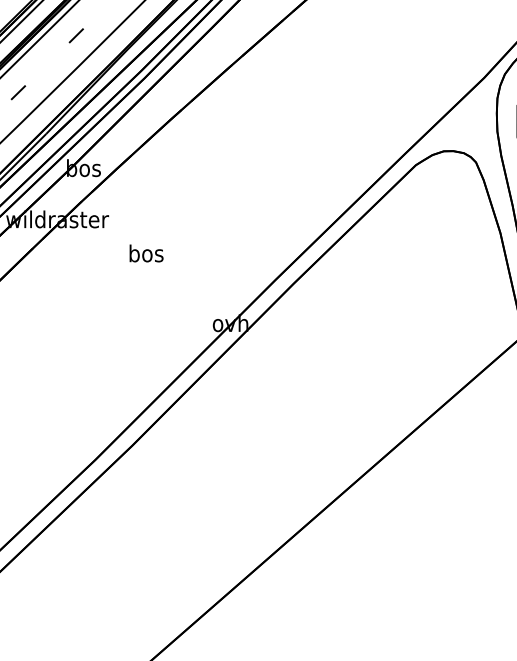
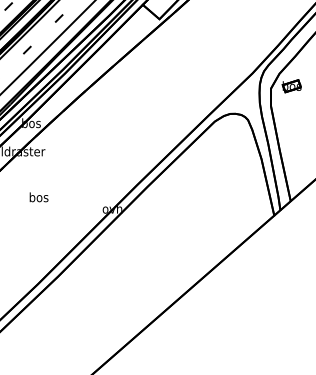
text: (145, 253) -> (38, 197), moved

